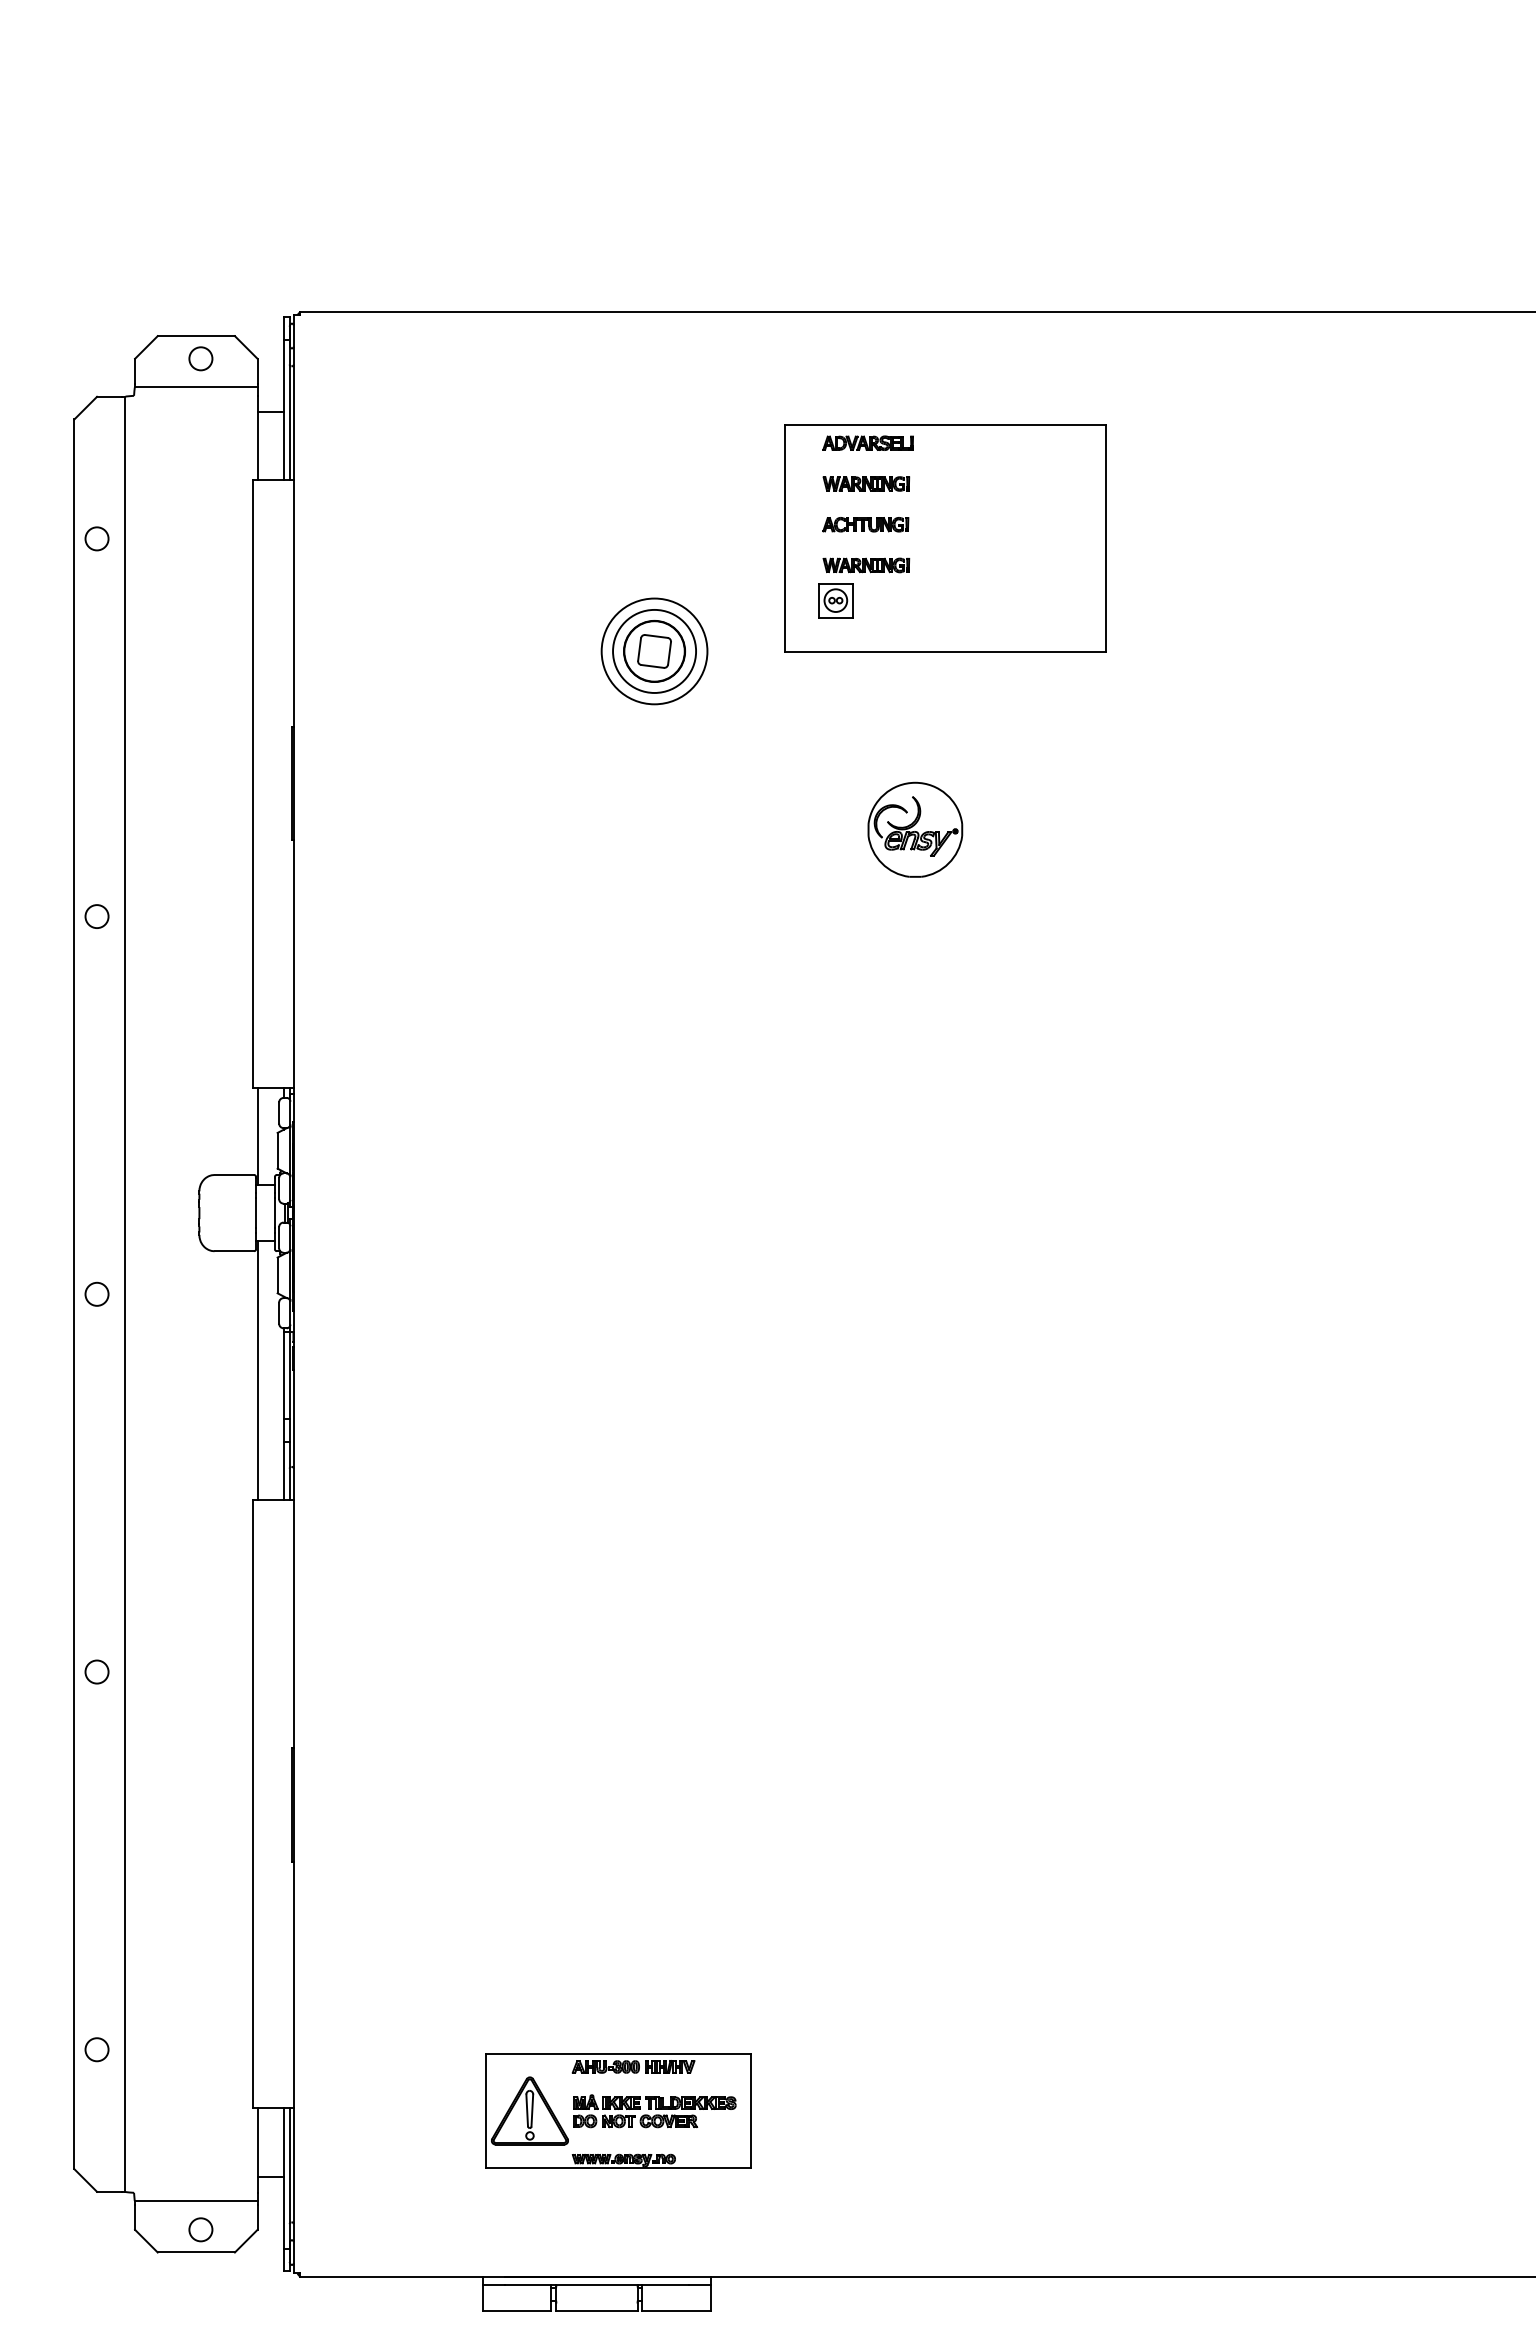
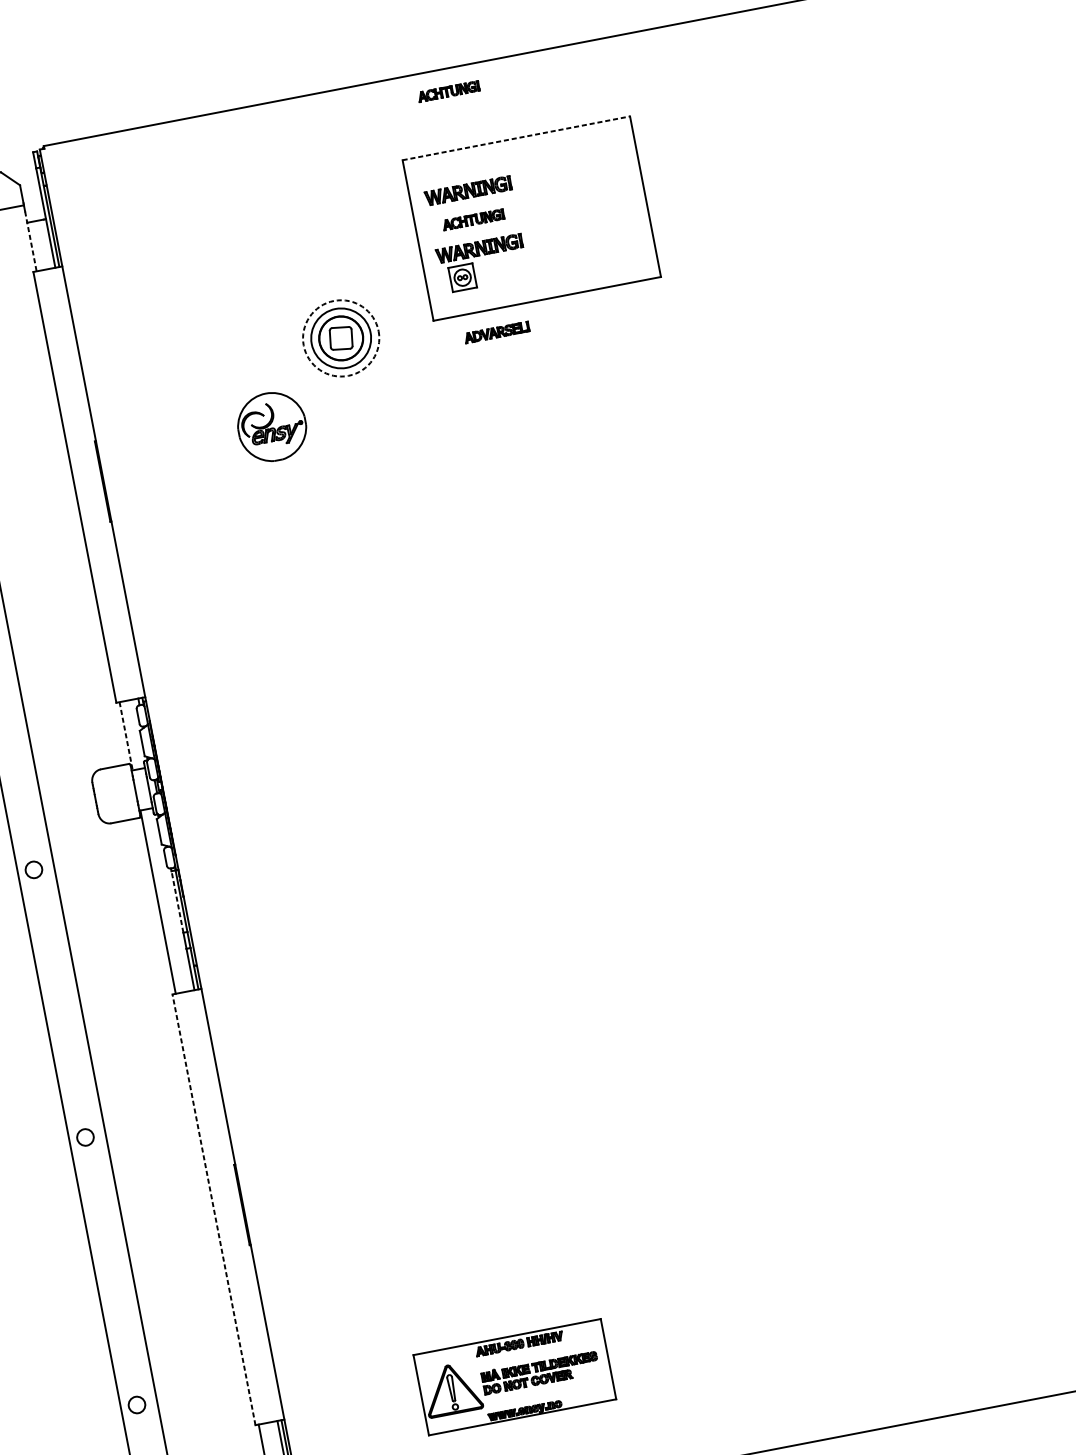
part: (865, 343) -> (448, 91), added
line: (945, 425) -> (516, 138), solid -> dashed
line: (257, 438) -> (30, 241), solid -> dashed
part: (867, 442) -> (496, 332), moved
part: (866, 483) -> (468, 190), size x1.4
part: (866, 565) -> (479, 248), size x1.4
circle: (654, 651) -> (341, 338), solid -> dashed
part: (915, 829) -> (272, 426), moved
line: (257, 1137) -> (126, 736), solid -> dashed
line: (284, 1375) -> (177, 901), solid -> dashed
line: (253, 1803) -> (214, 1209), solid -> dashed

